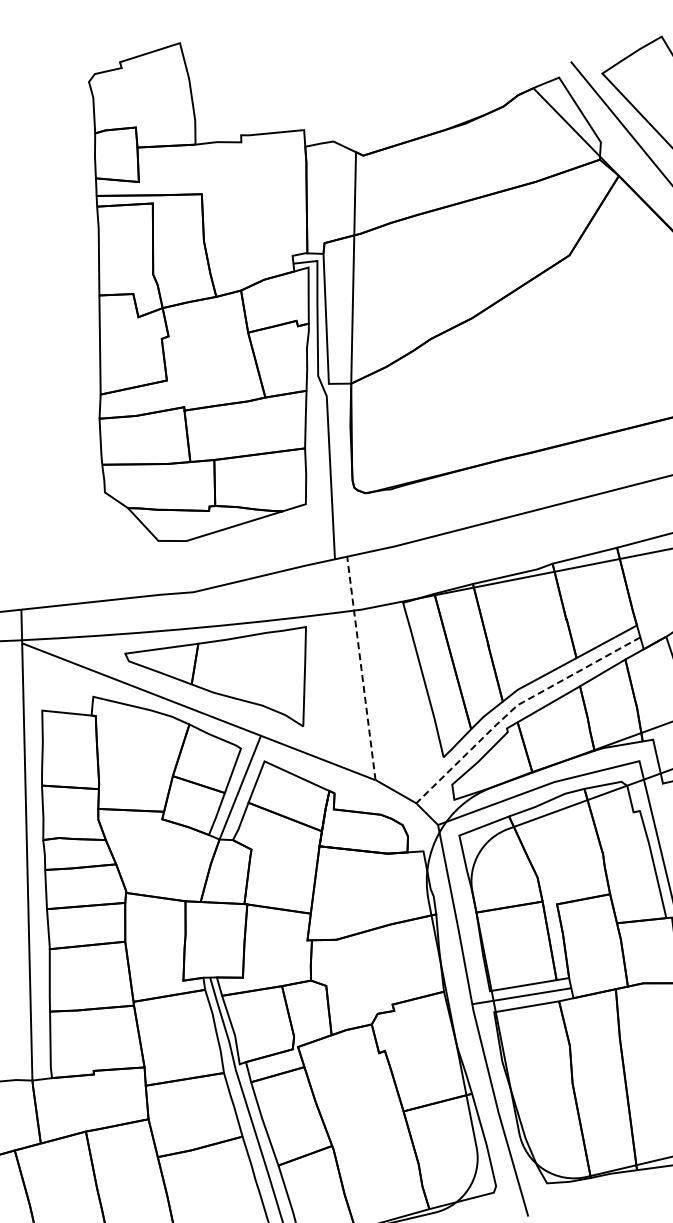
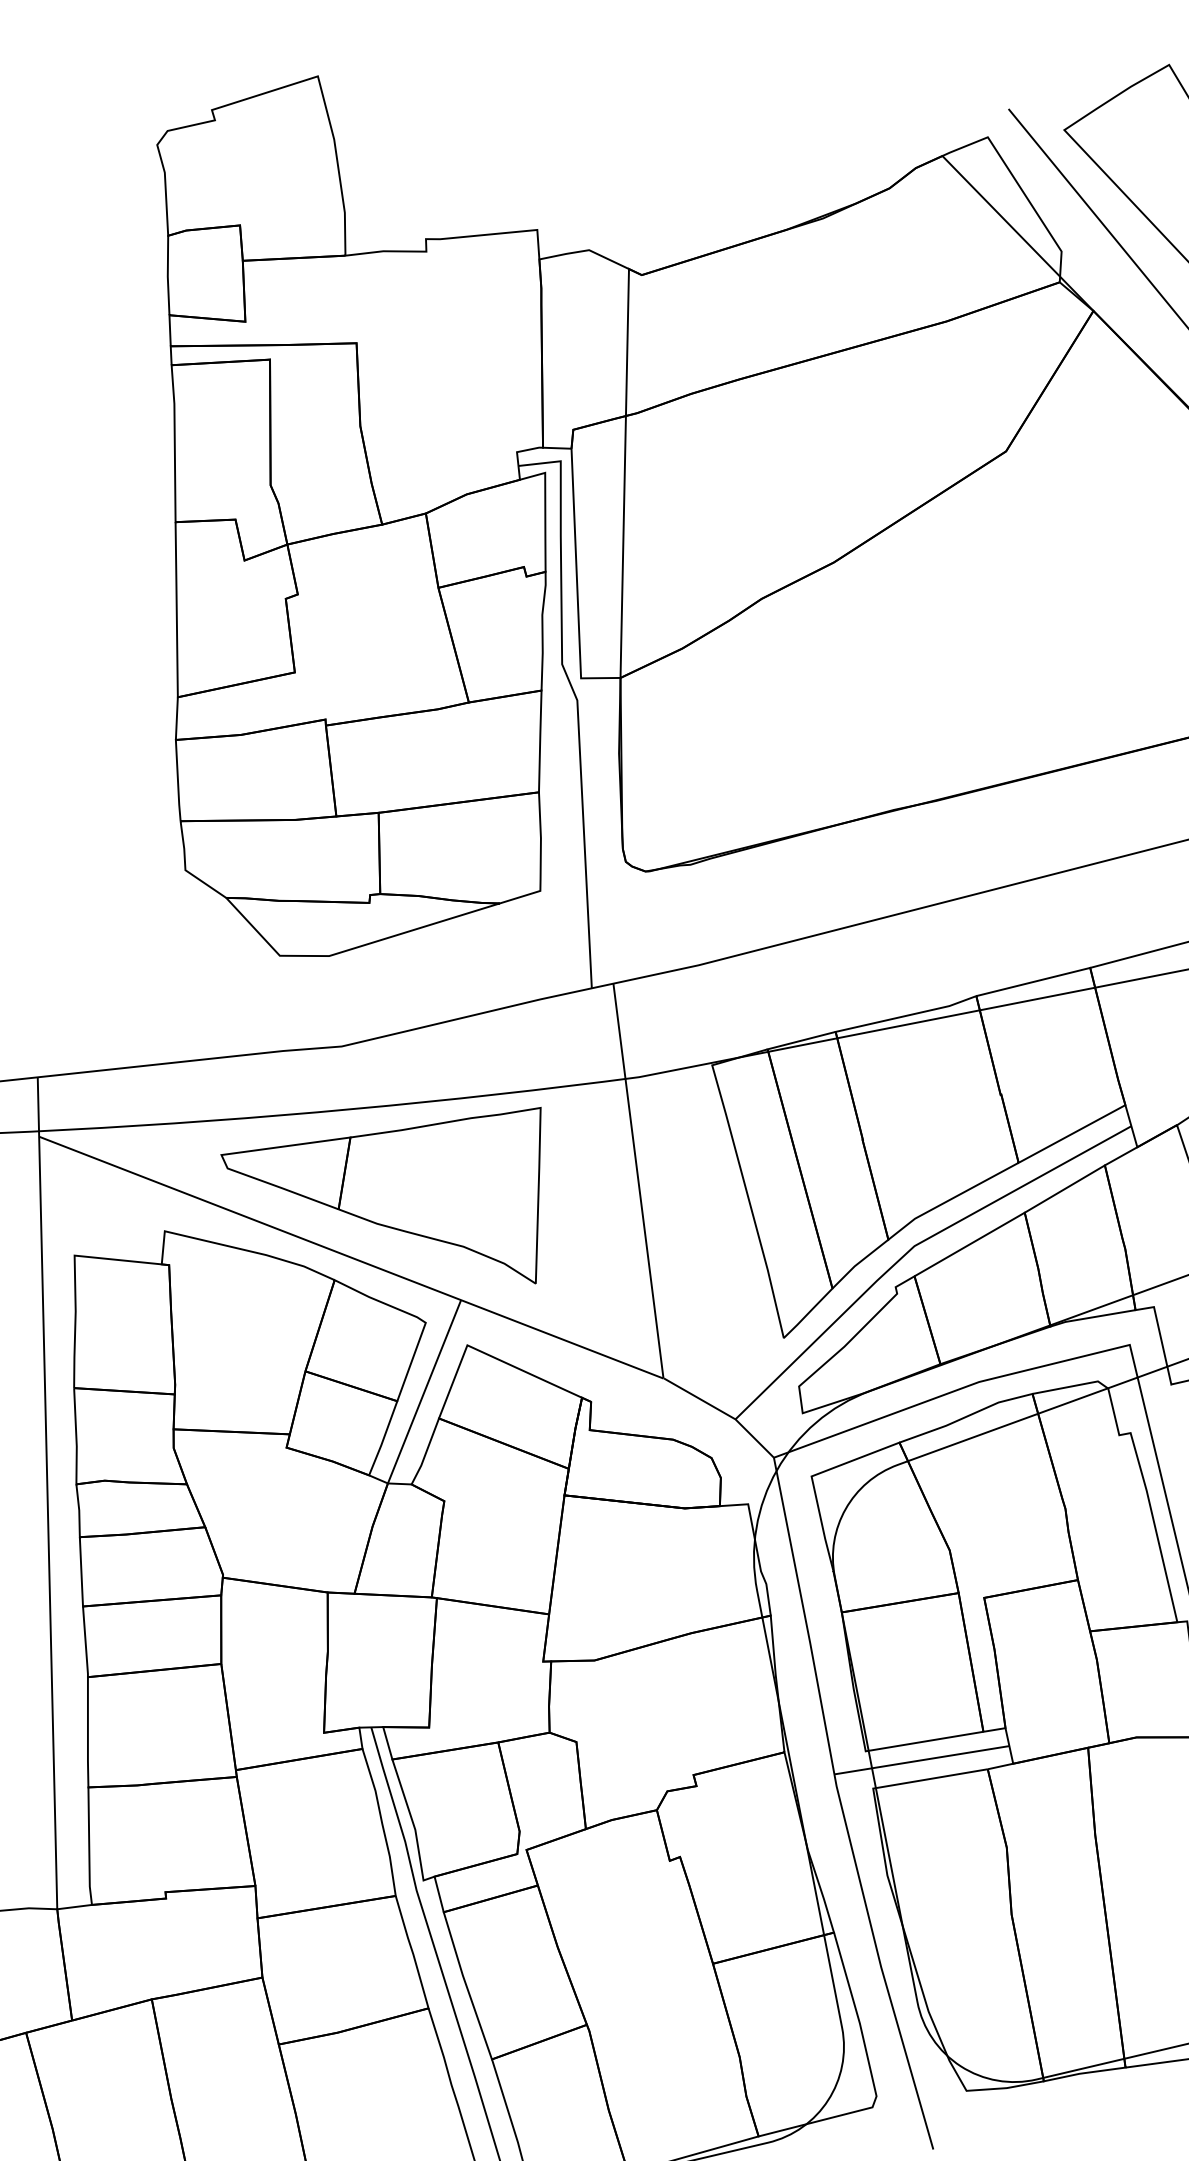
line: (361, 668) -> (638, 1181), dashed -> solid
line: (516, 705) -> (912, 1246), dashed -> solid

